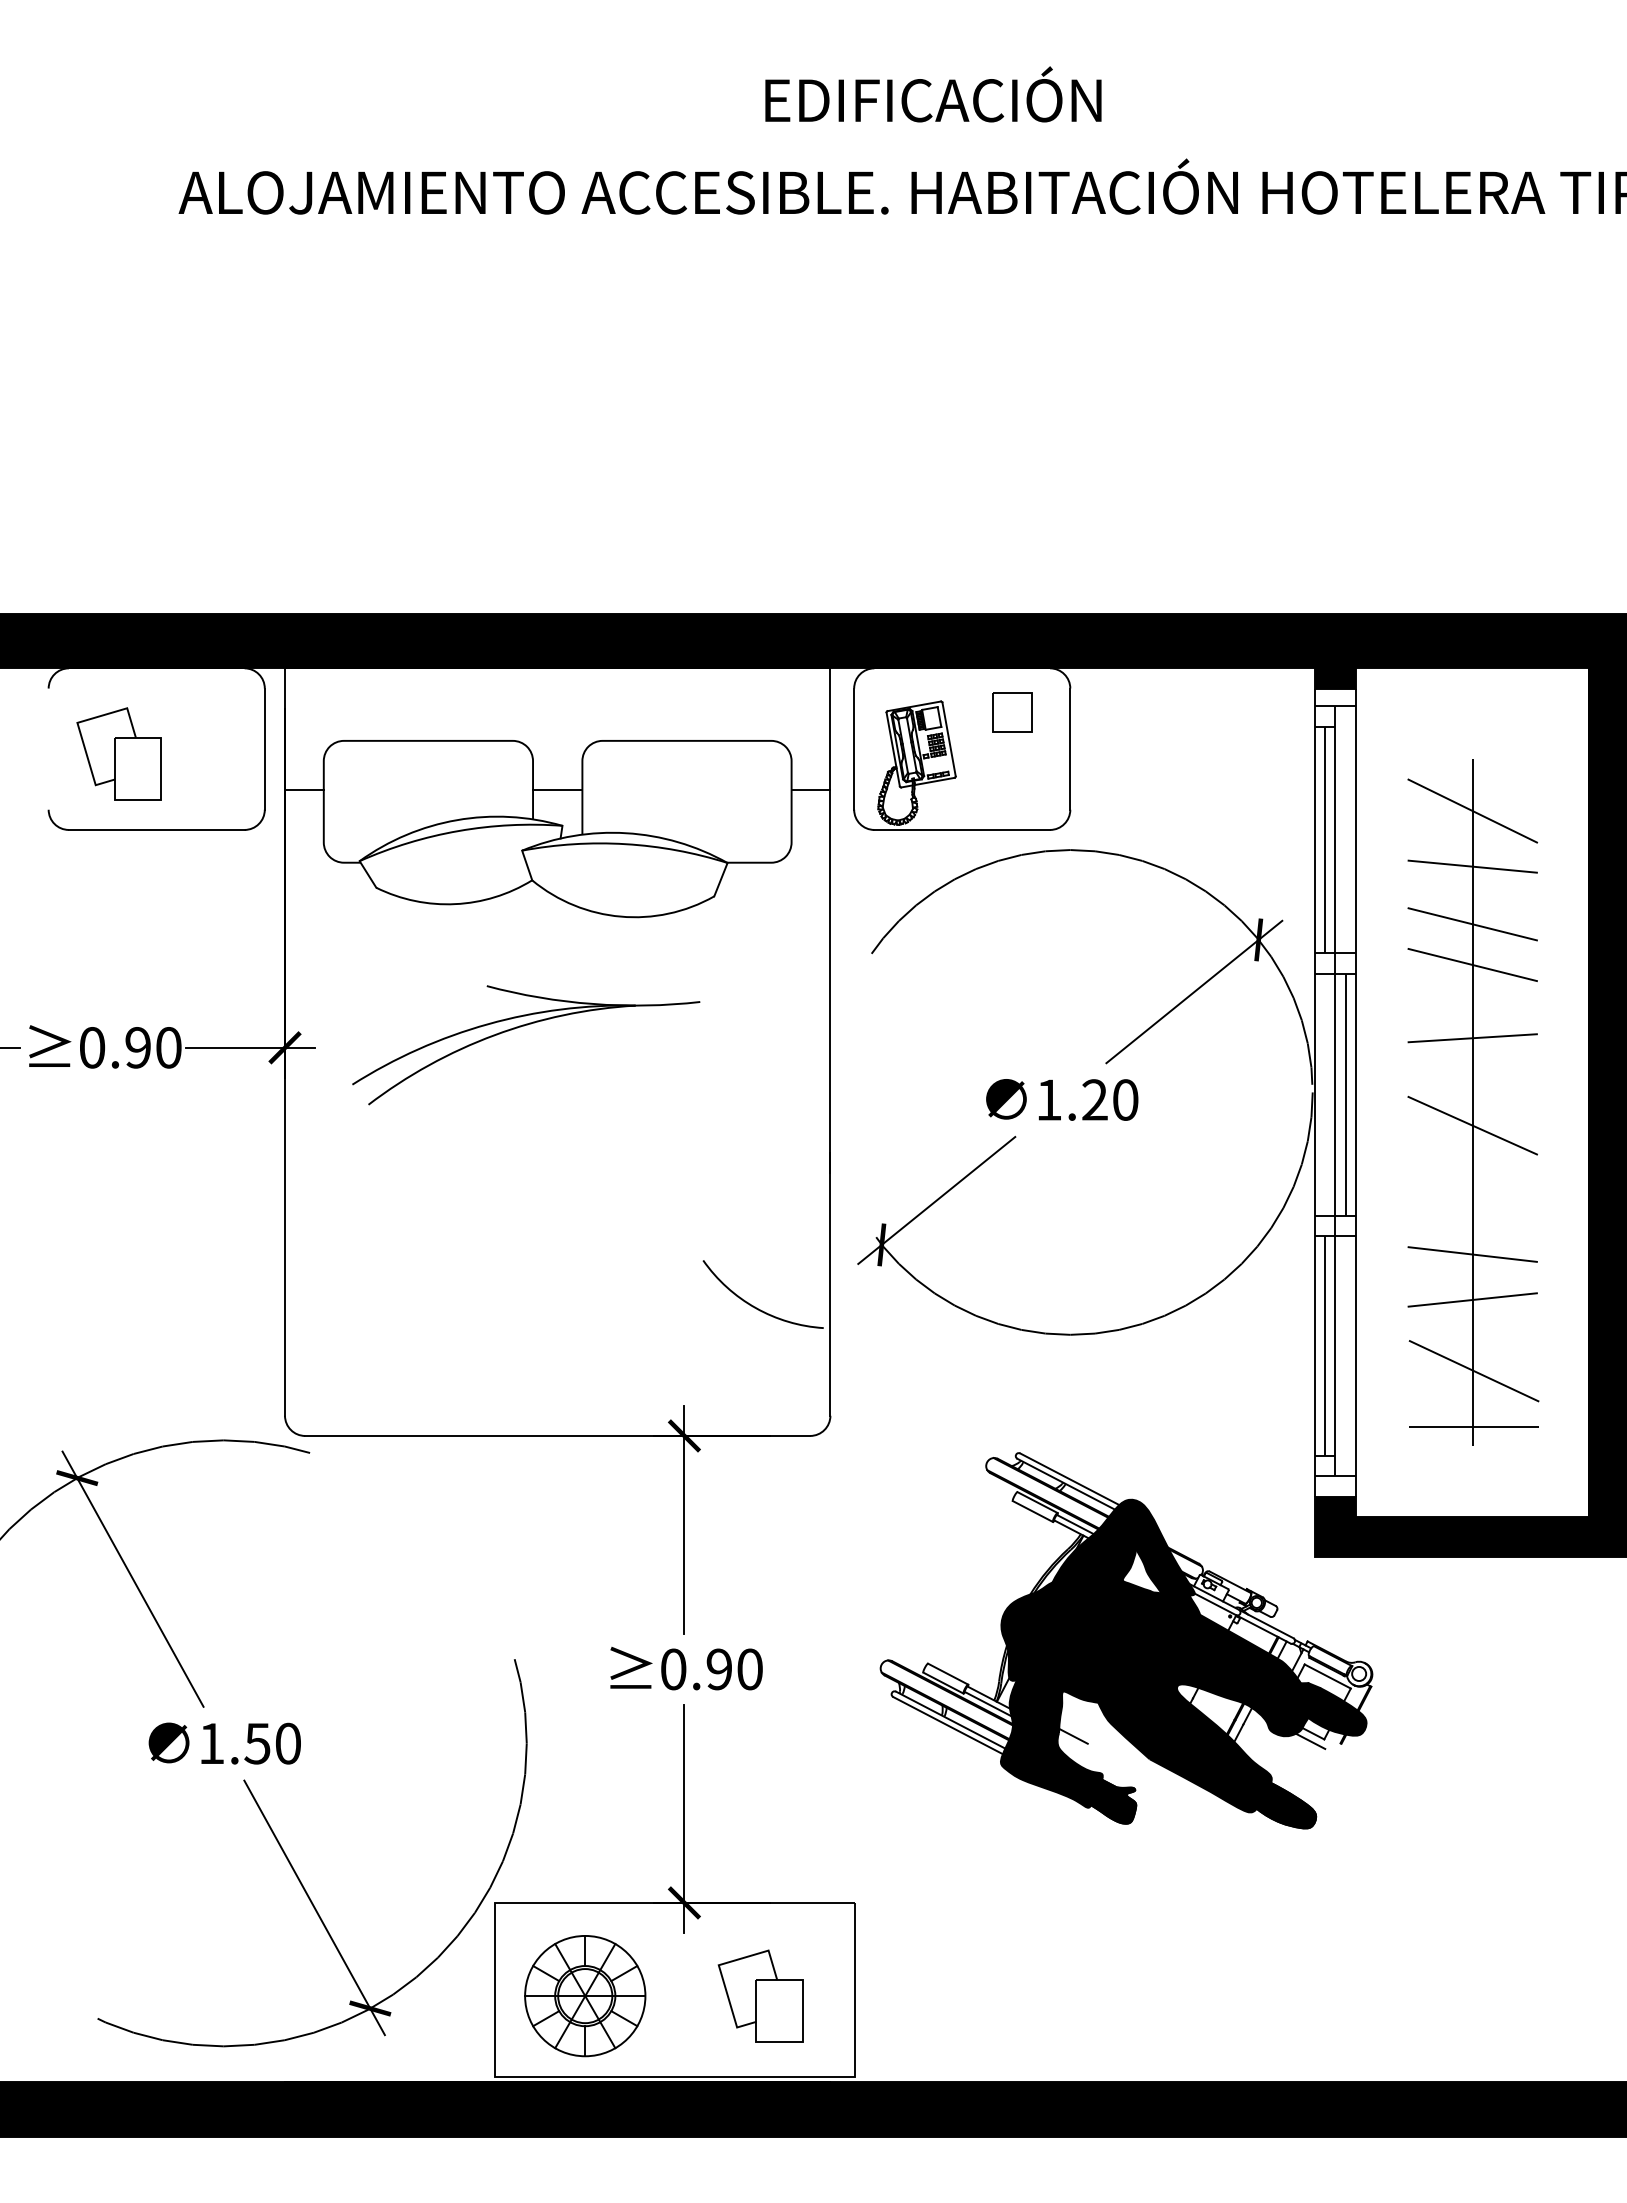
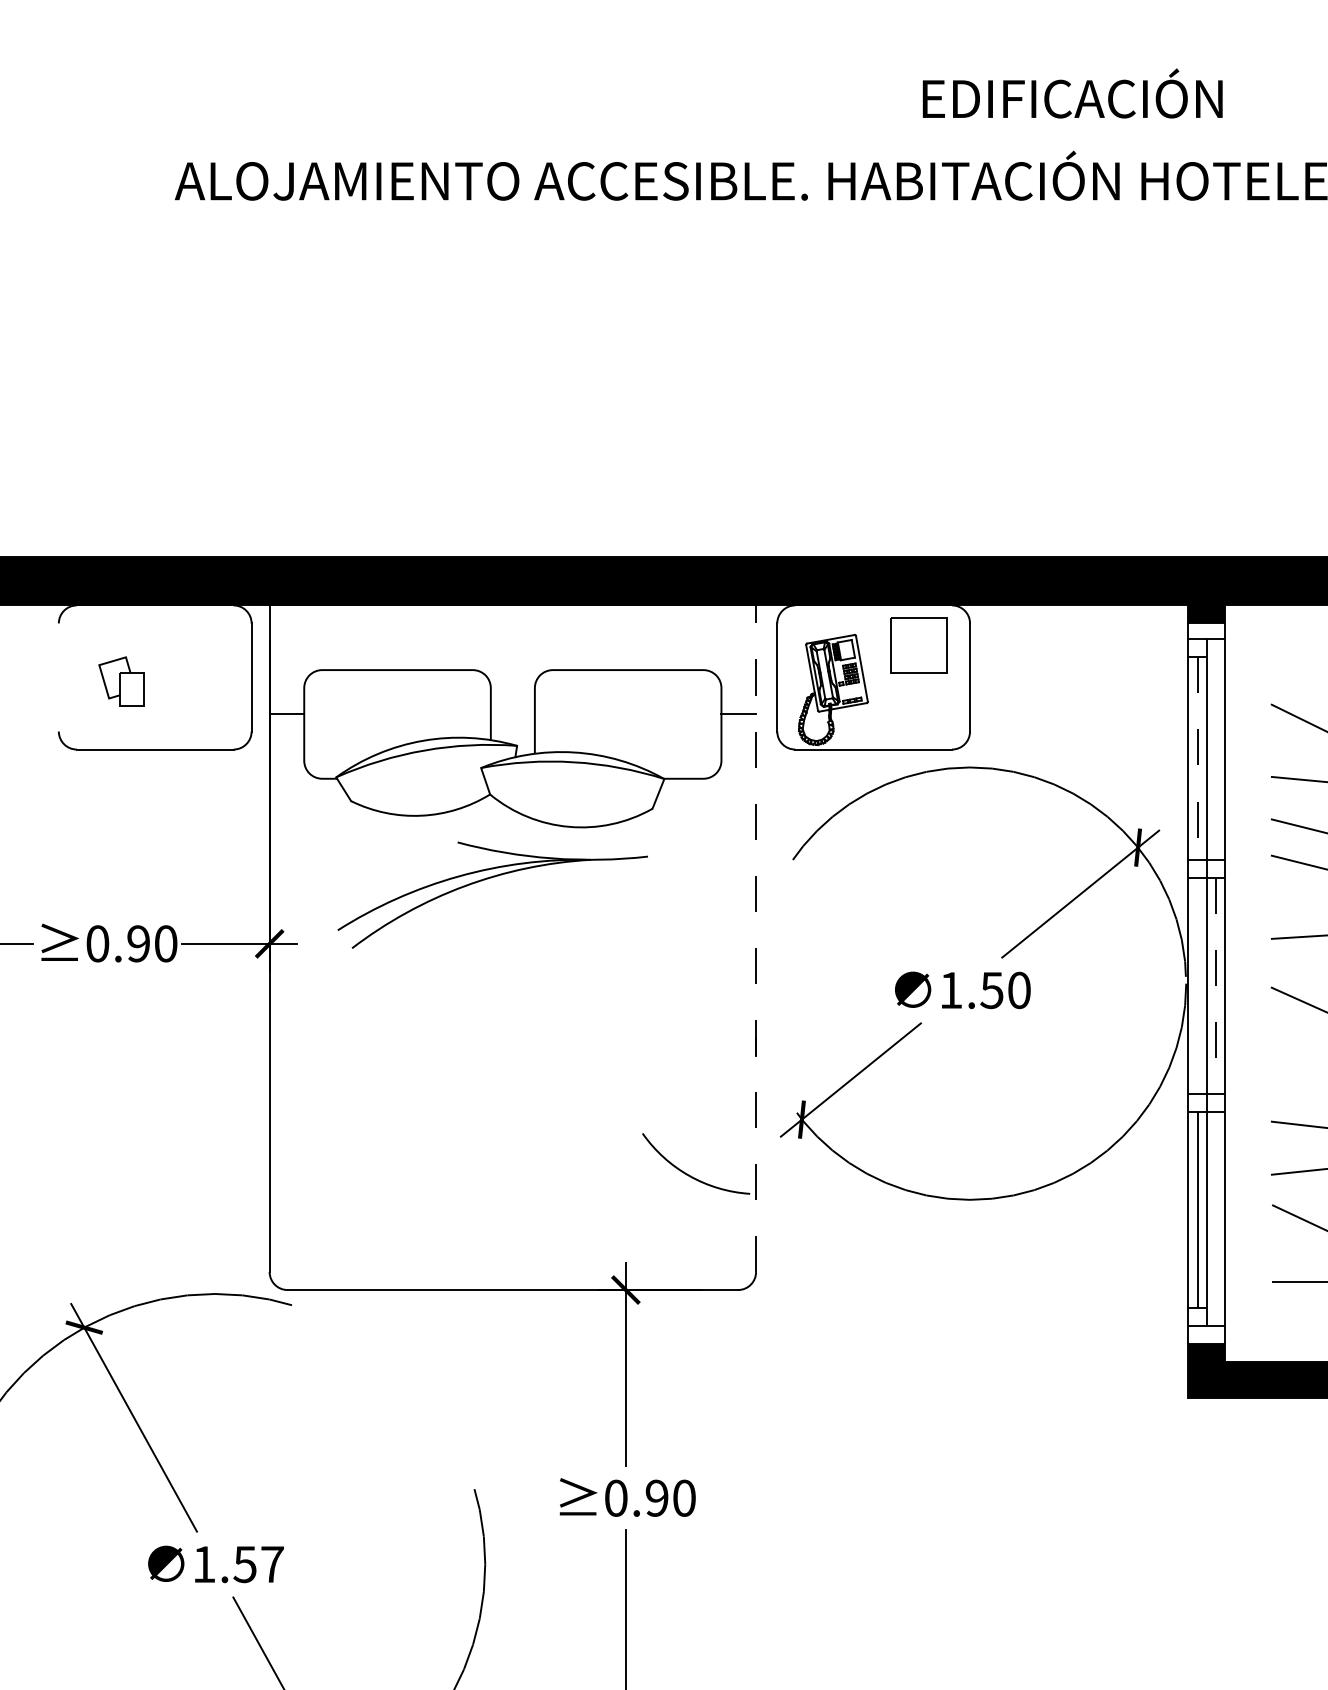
text: (933, 94) -> (1072, 93), moved
part: (1012, 712) -> (918, 644), size x1.6
part: (118, 753) -> (121, 681), size x0.6
line: (557, 789) -> (512, 713), removed
line: (1325, 840) -> (1197, 758), solid -> dashed
part: (520, 1027) -> (487, 879), moved
line: (830, 1042) -> (756, 939), solid -> dashed
line: (1345, 1095) -> (1215, 986), solid -> dashed
text: (1094, 1099) -> (991, 989), 1.20 -> 1.50
part: (1126, 1640) -> (1020, 1472), removed
text: (288, 1743) -> (272, 1564), 1.50 -> 1.57

